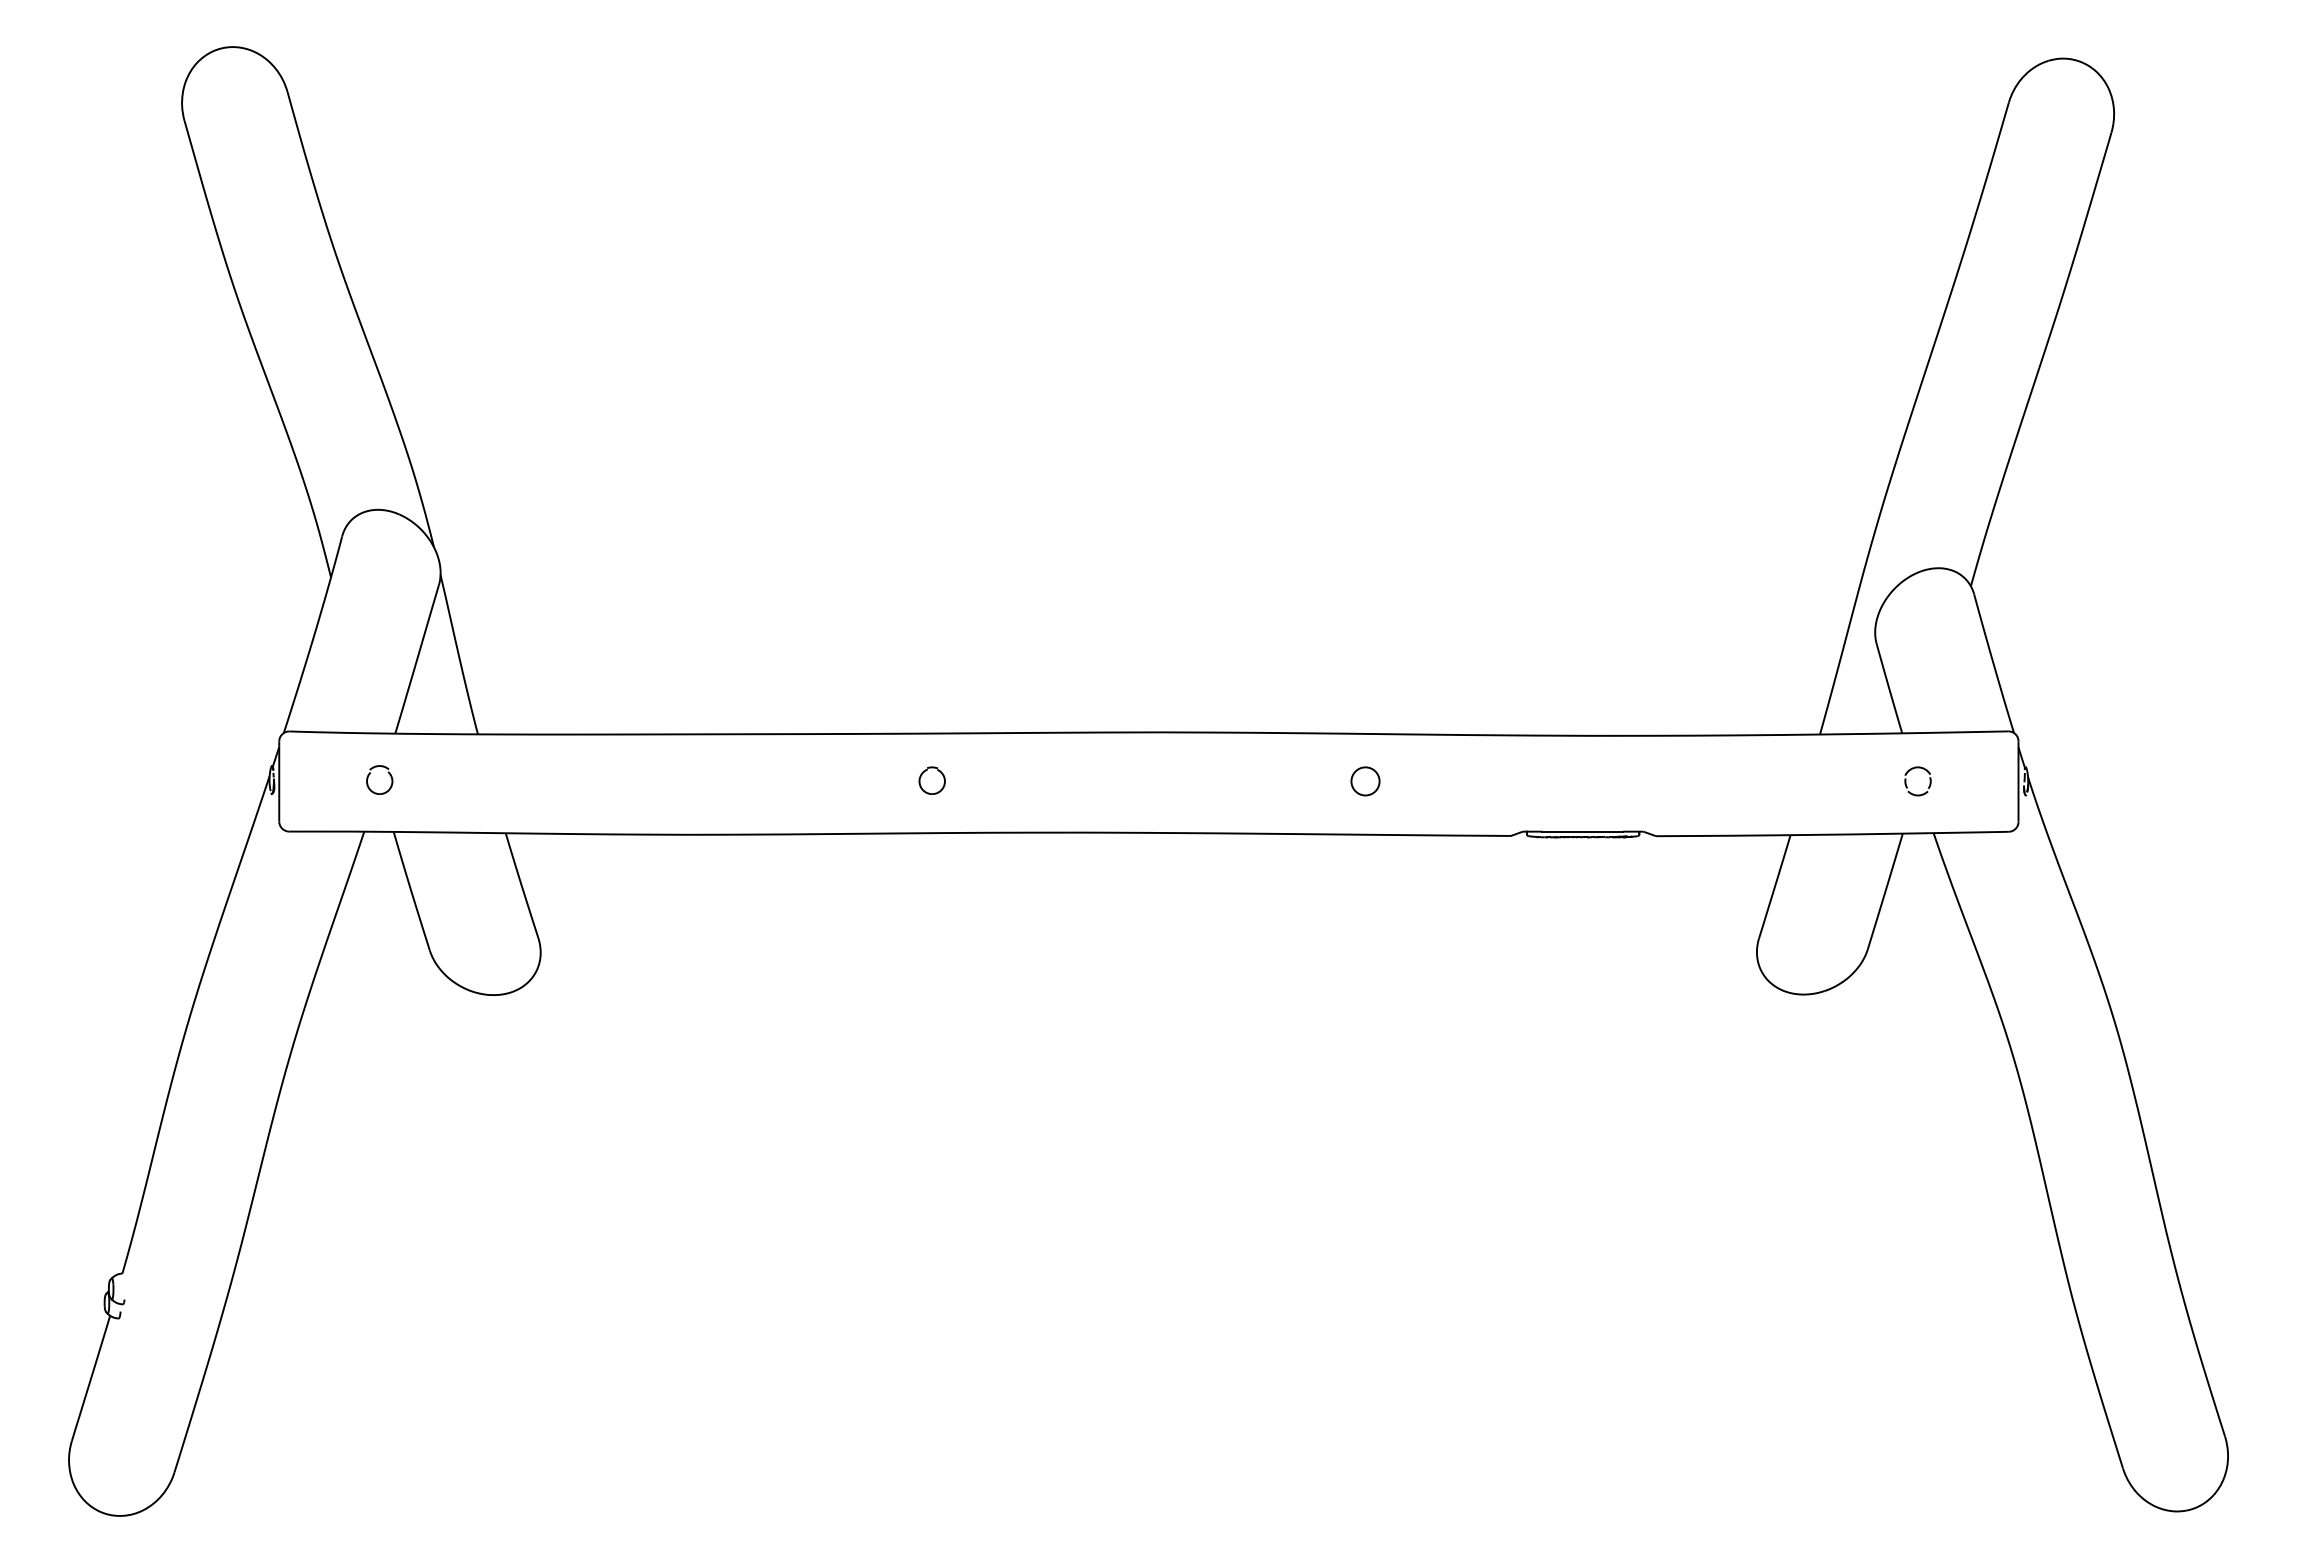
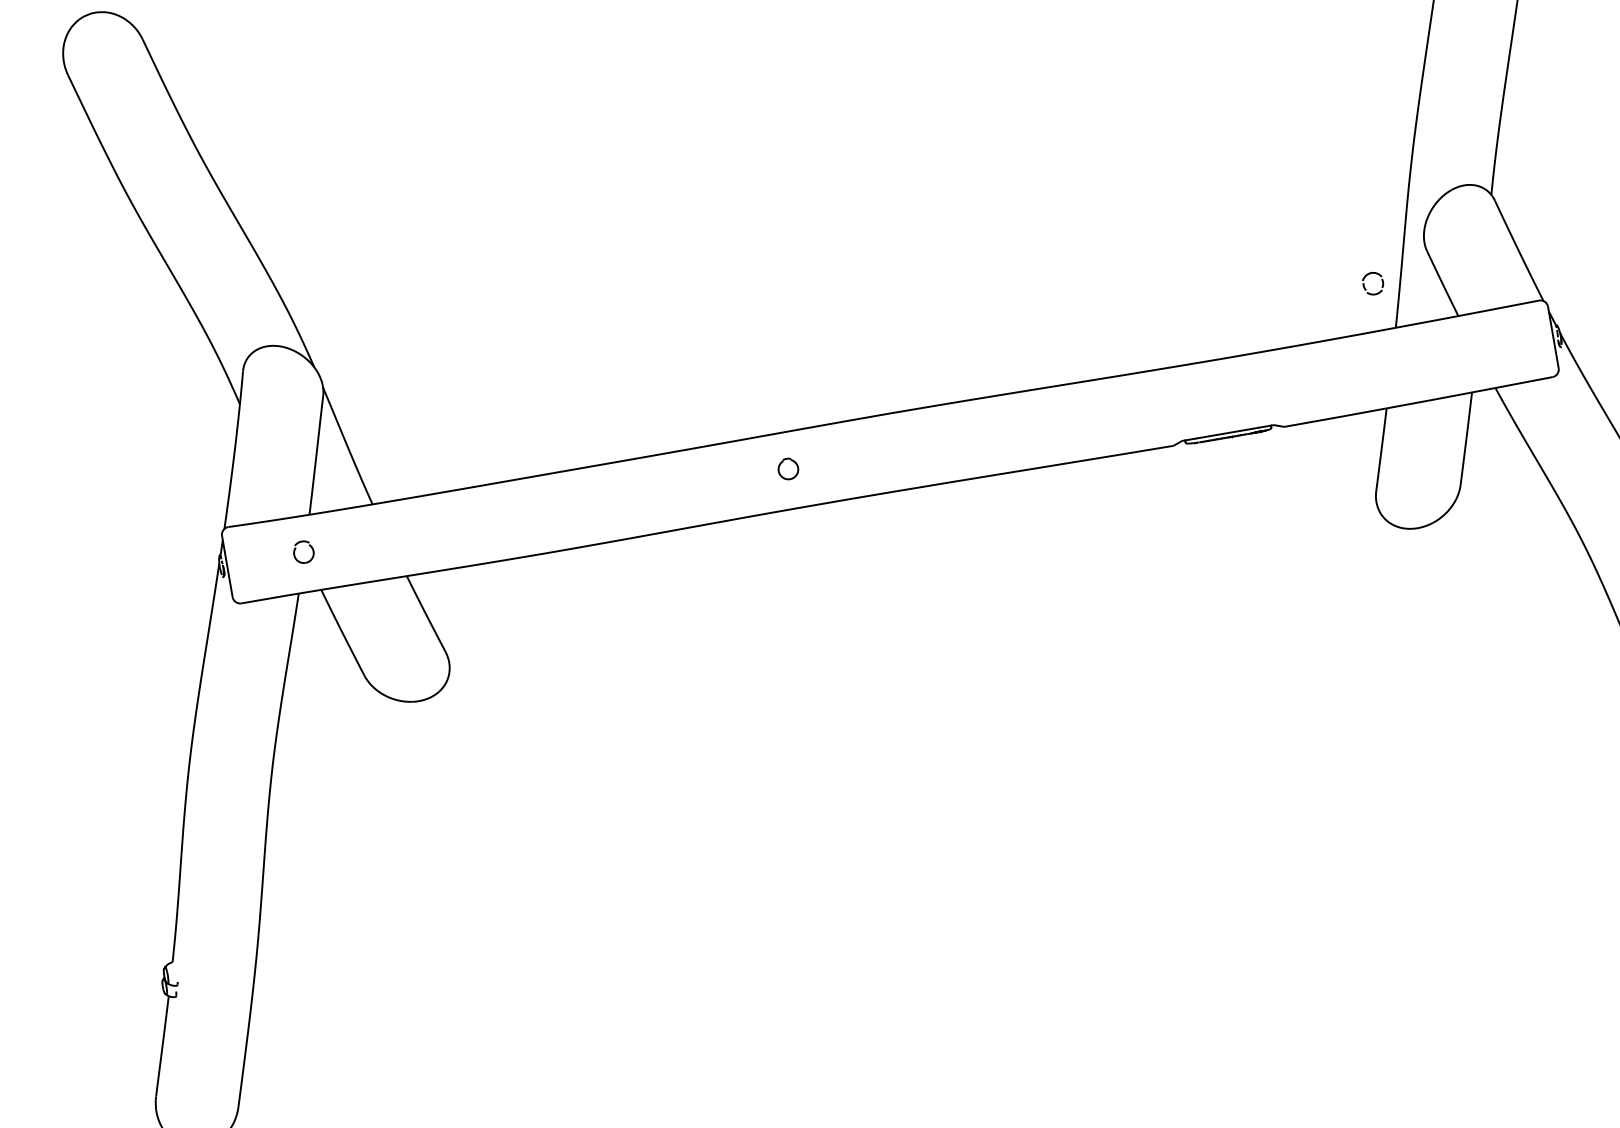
part: (931, 780) -> (787, 468), moved
circle: (1365, 781) -> (1055, 423), removed
part: (1906, 781) -> (1364, 285), moved

